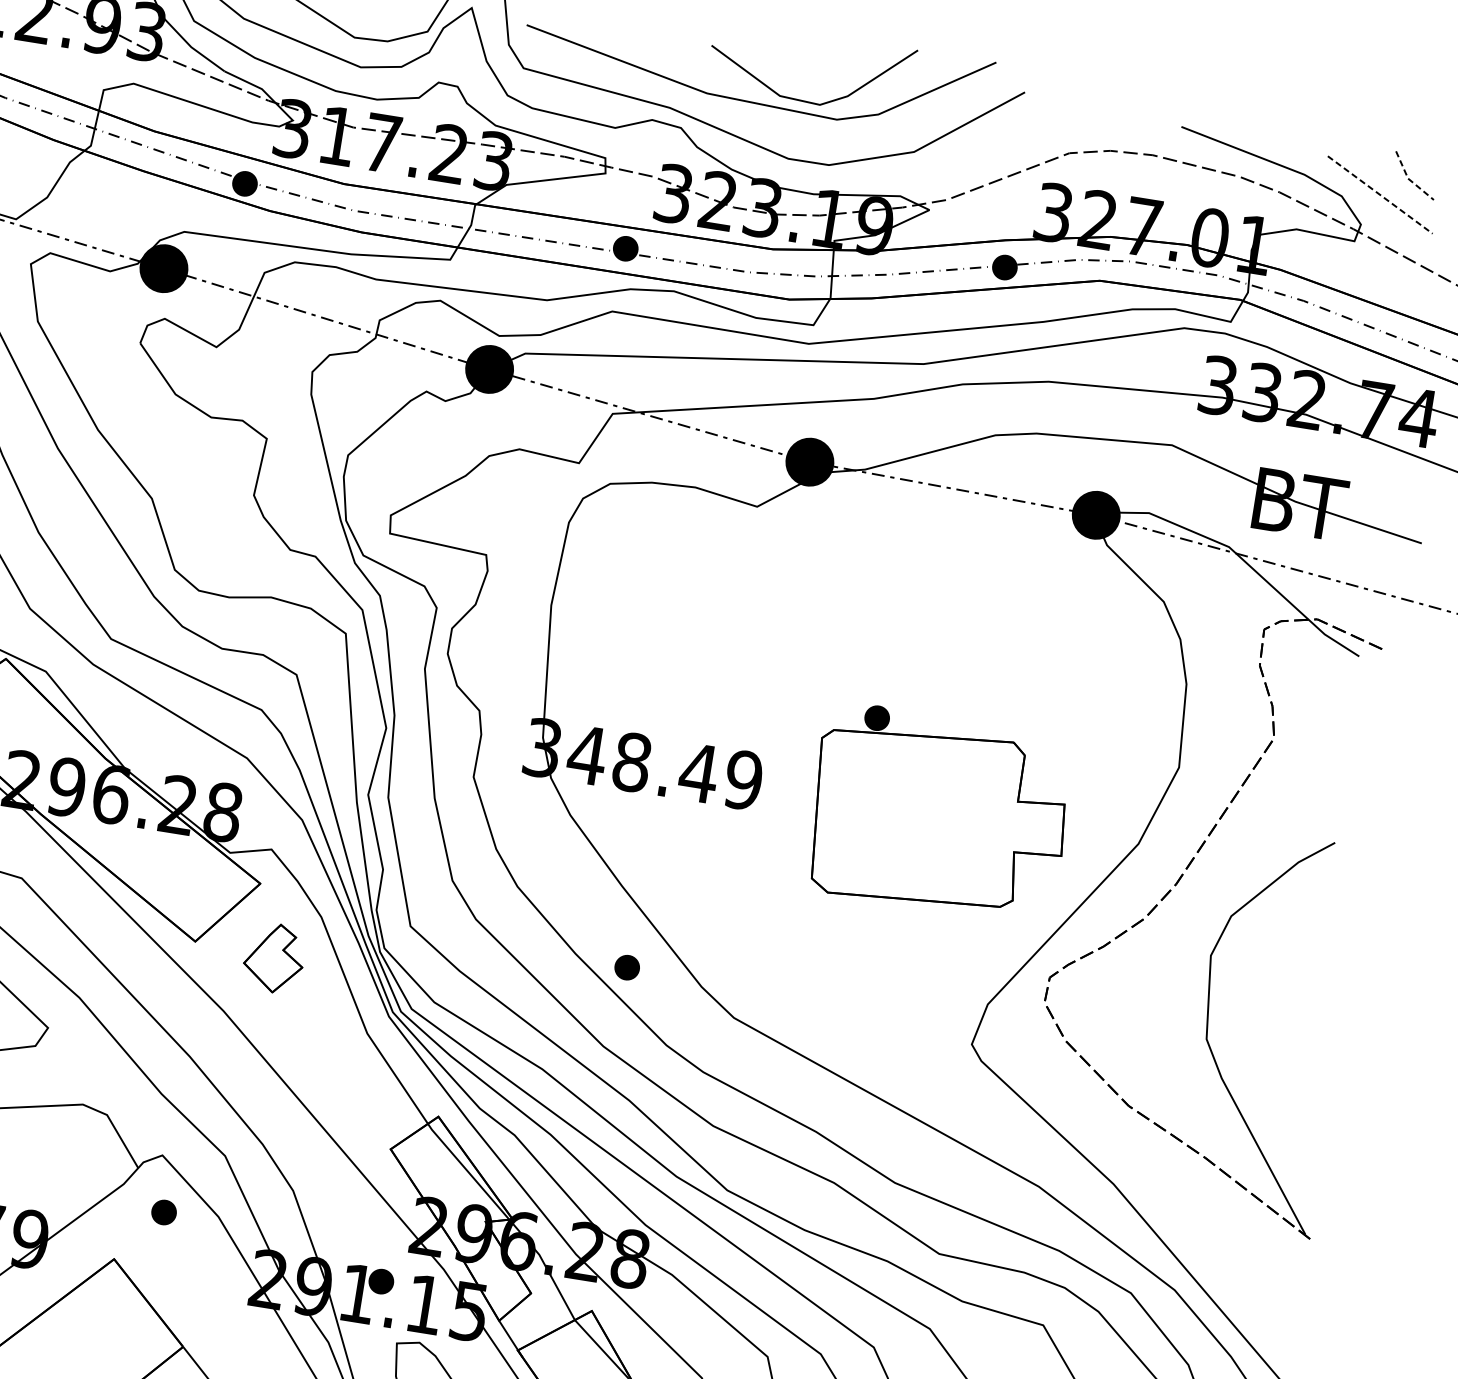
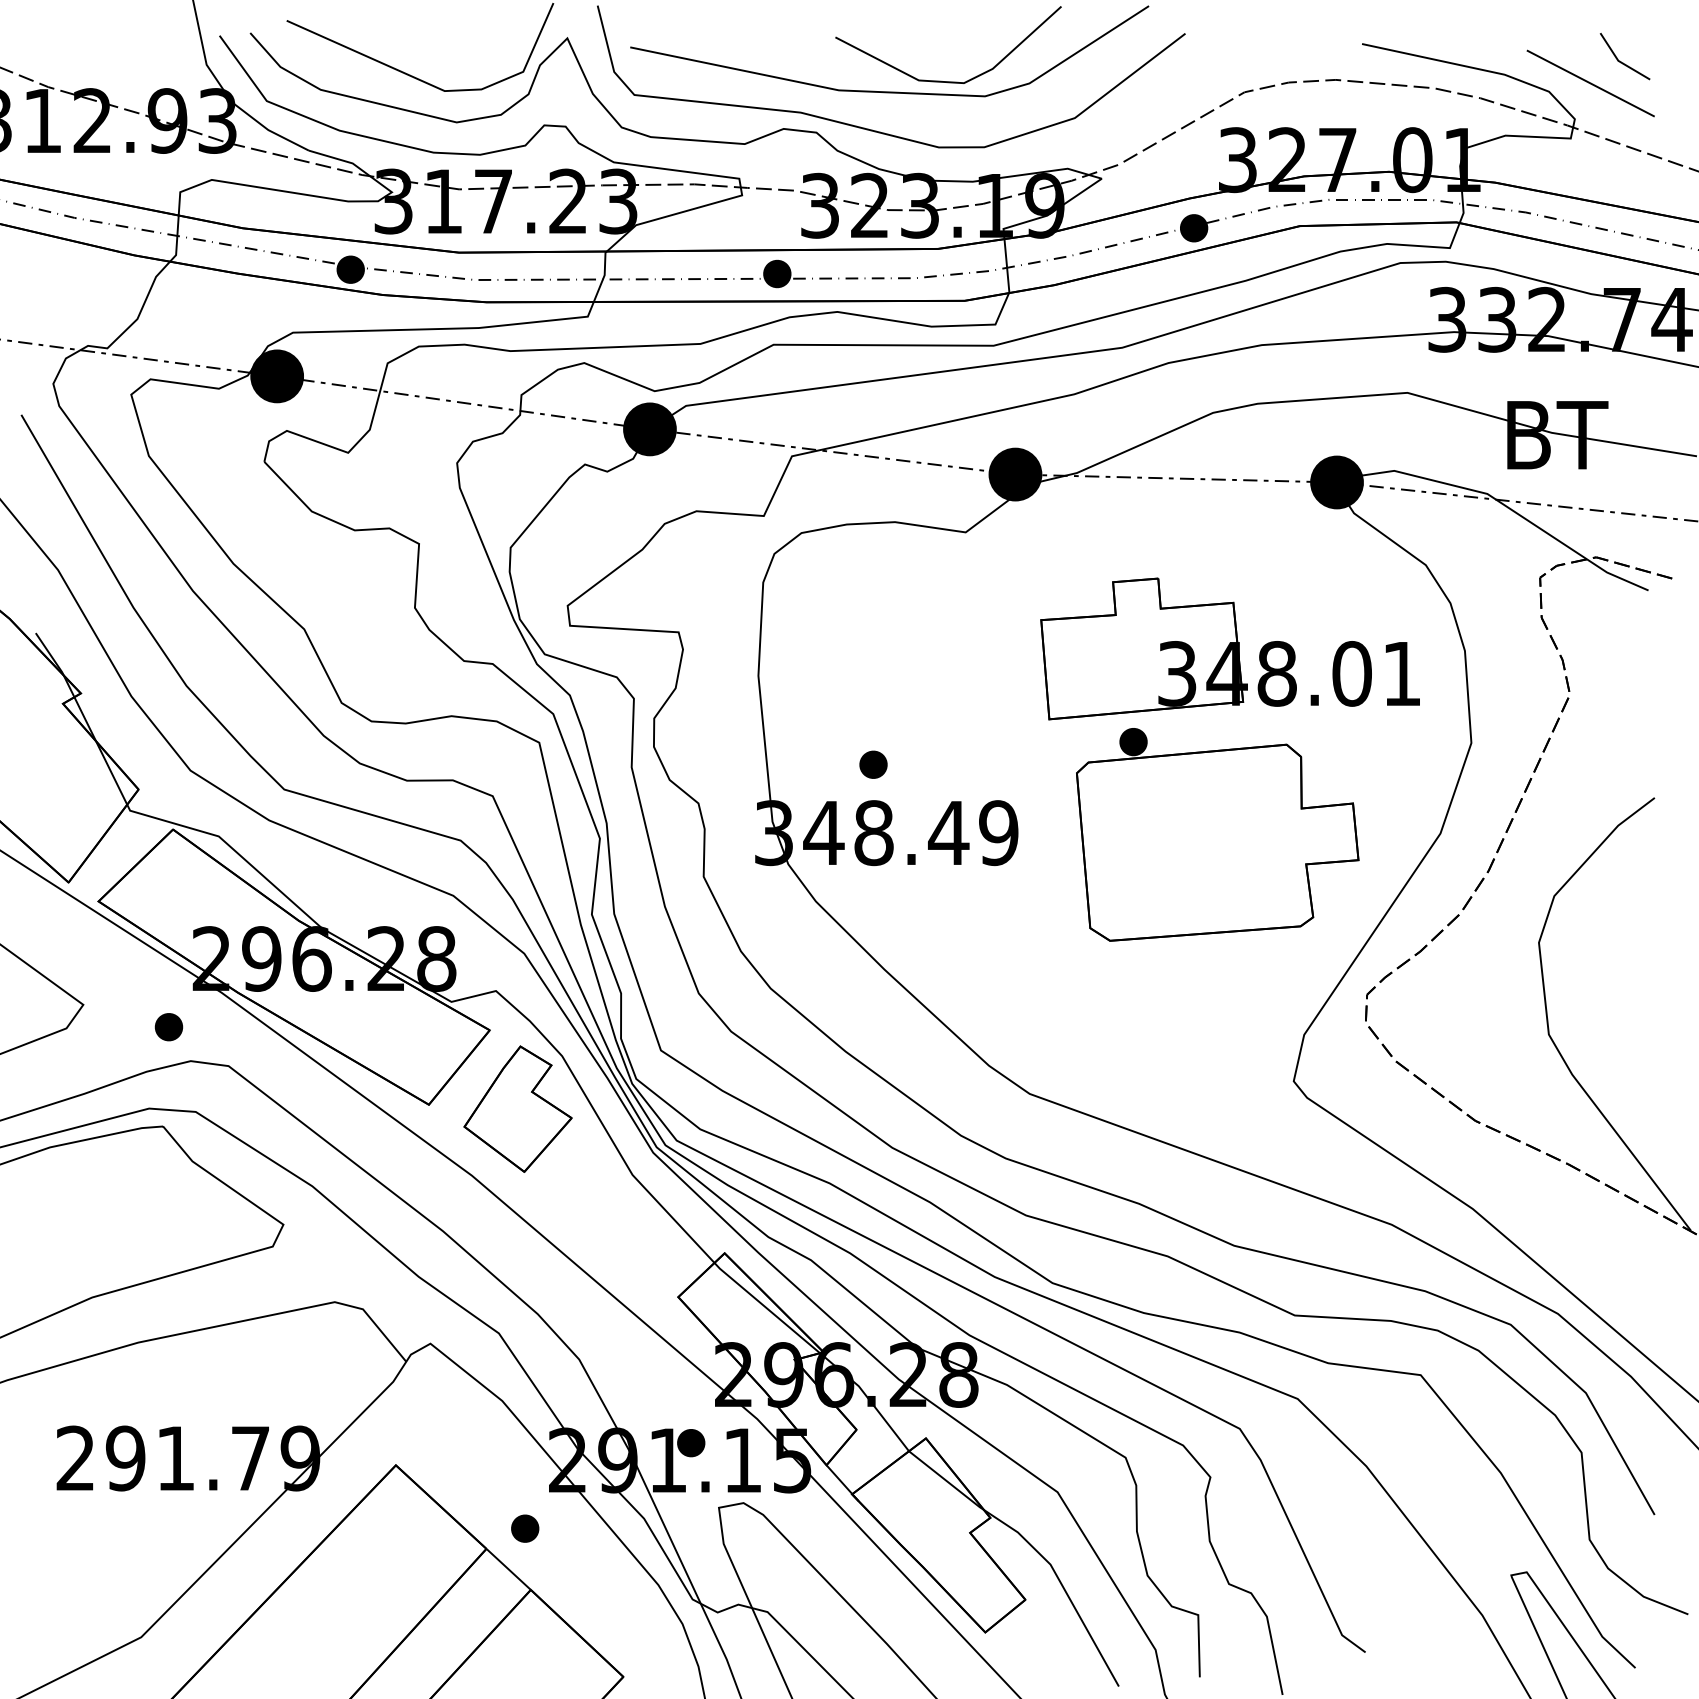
line: (1409, 179) -> (1620, 61), dashed -> solid
line: (1380, 194) -> (1590, 83), dashed -> solid
part: (976, 648) -> (1229, 648), added
part: (273, 957) -> (517, 1108), size x1.67
part: (627, 967) -> (873, 764), moved
part: (164, 1212) -> (525, 1528), moved

